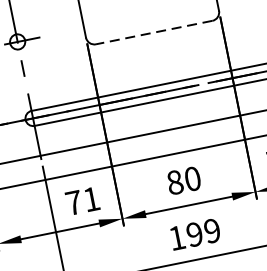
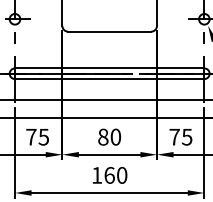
line: (153, 32) -> (109, 31), dashed -> solid
text: (90, 198) -> (43, 136), 71 -> 75
text: (203, 232) -> (115, 175), 199 -> 160

